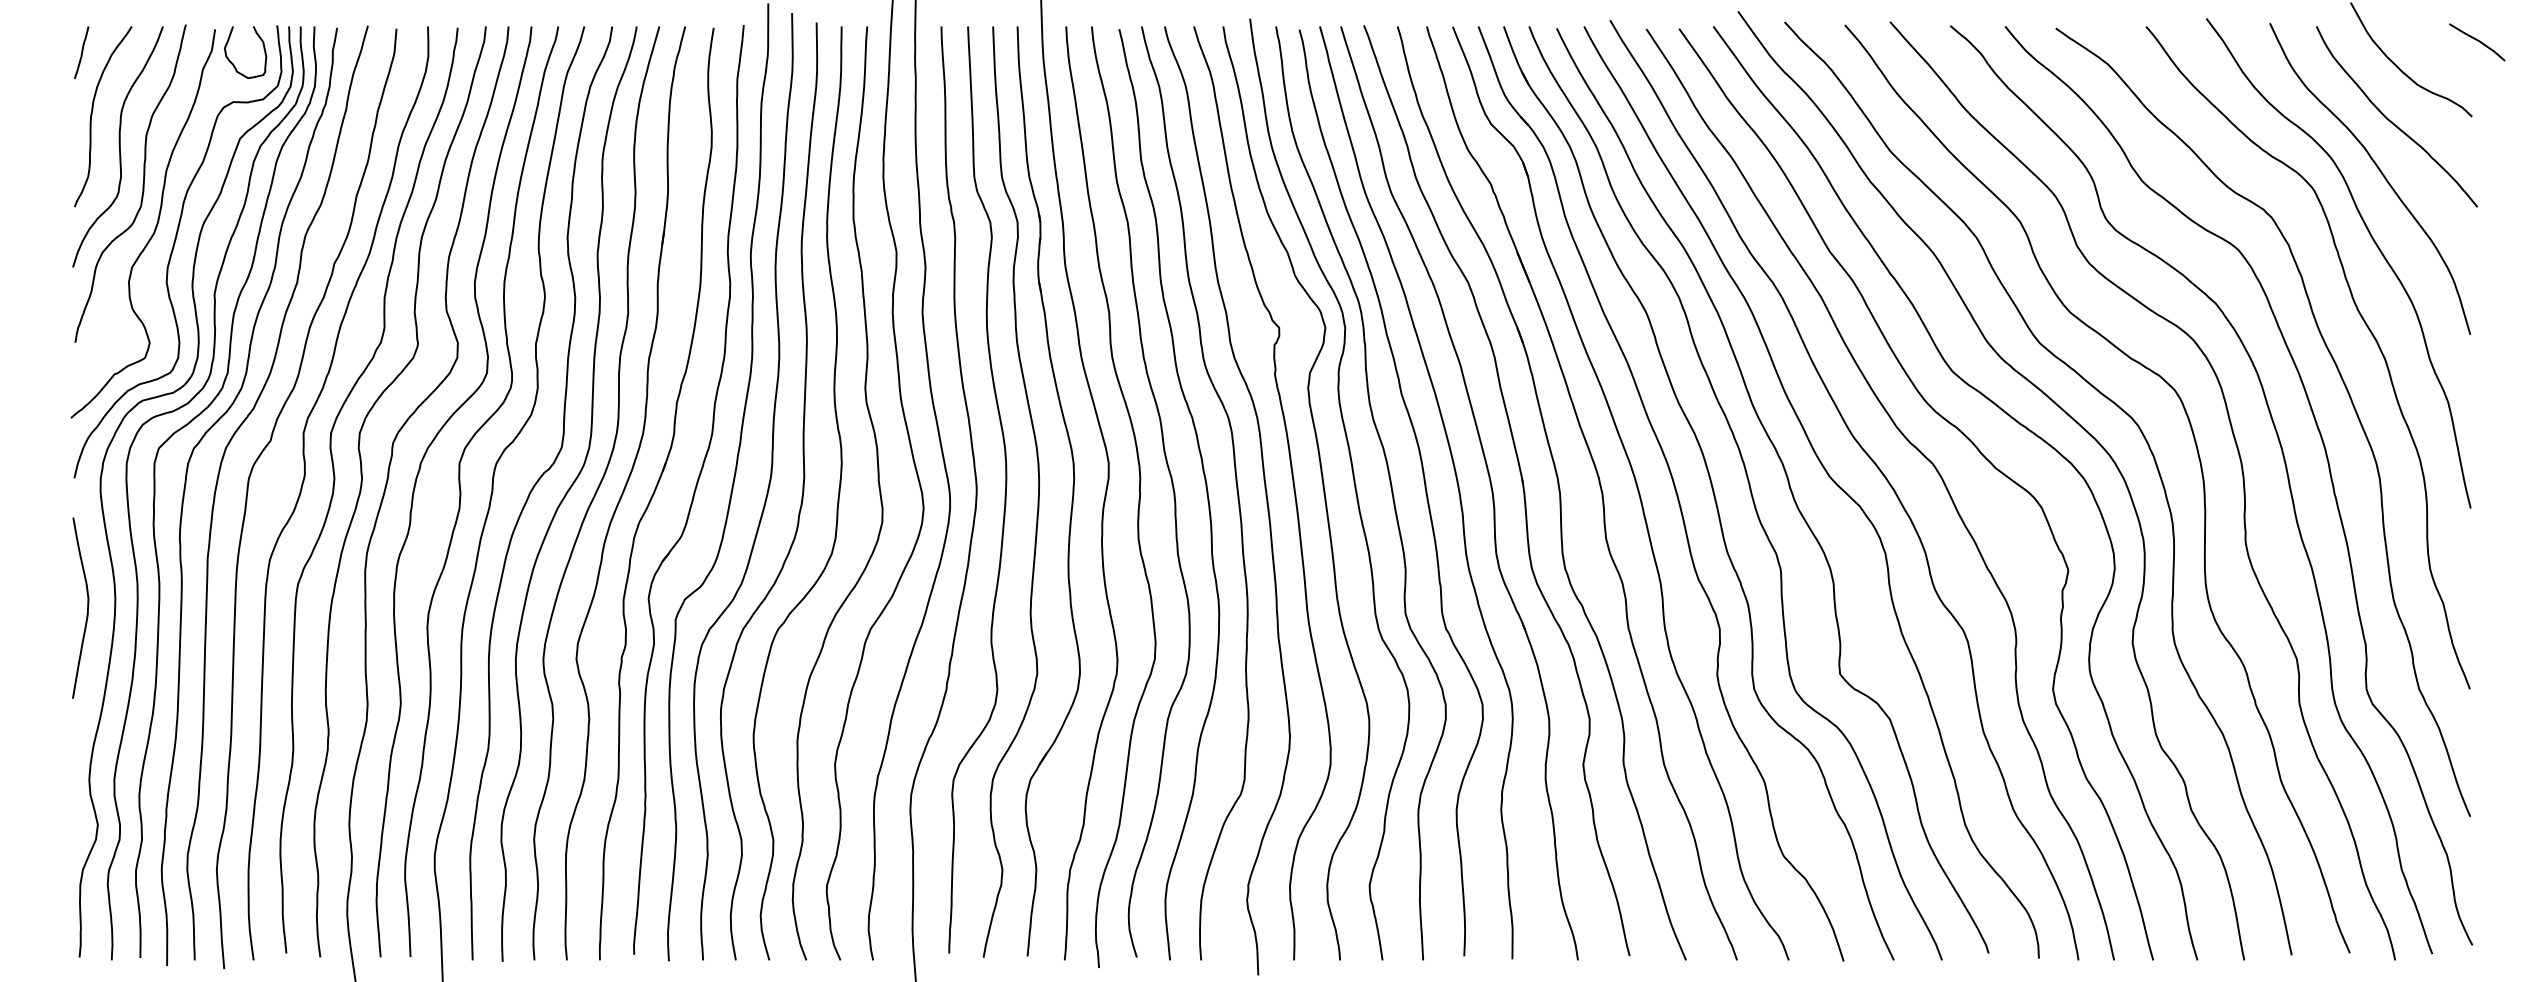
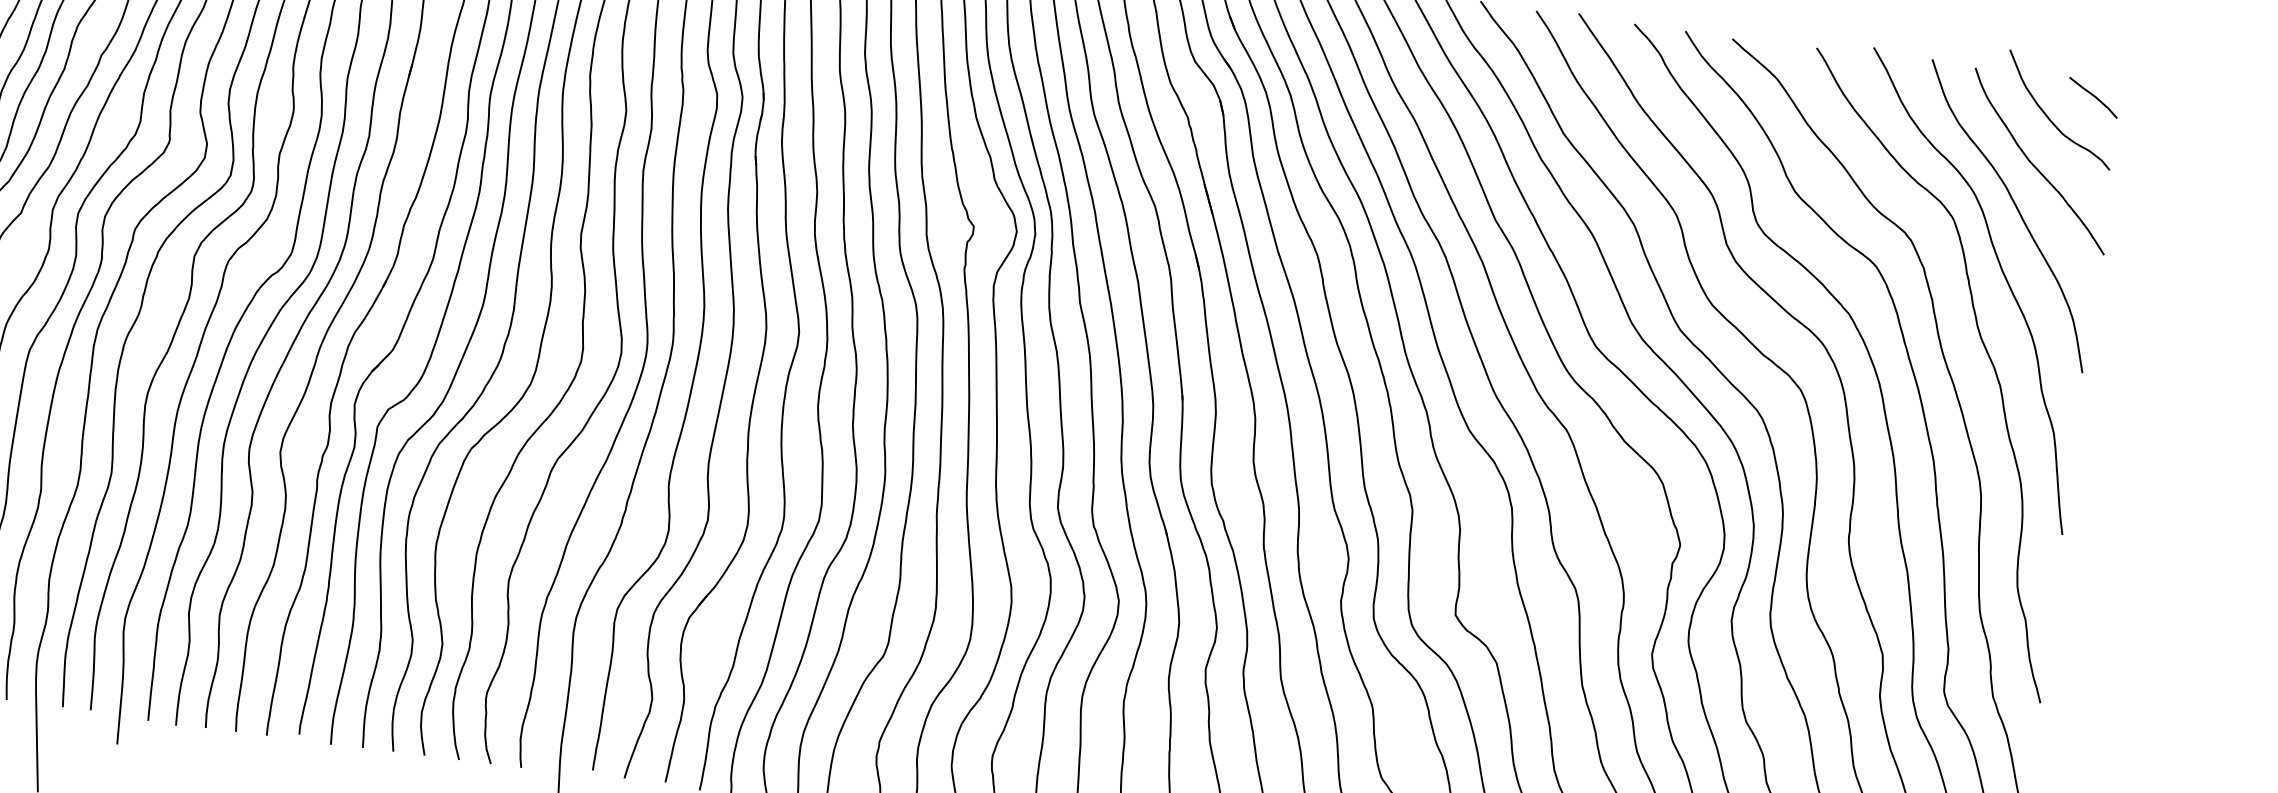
curve: (2477, 41) -> (2093, 97), moved

